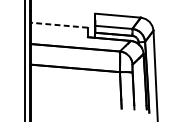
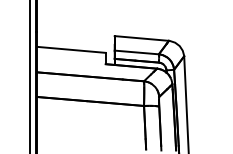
line: (59, 24) -> (71, 49), dashed -> solid

